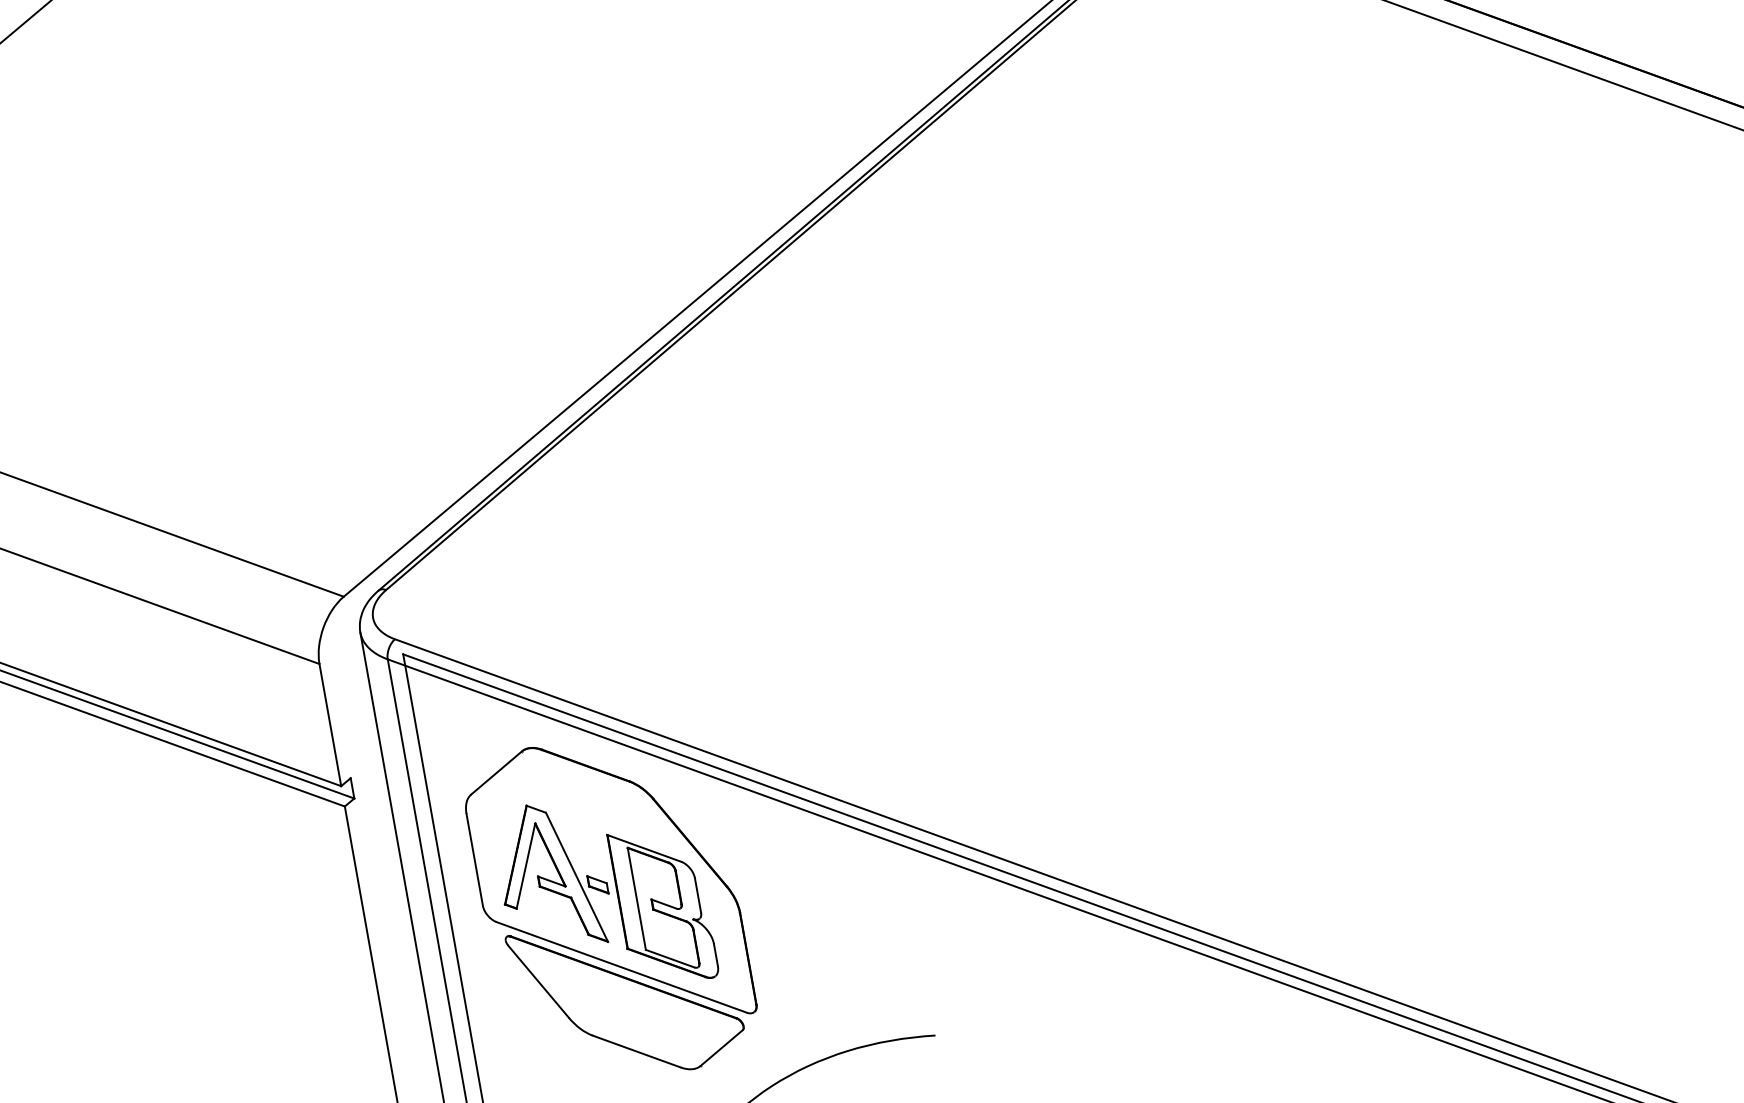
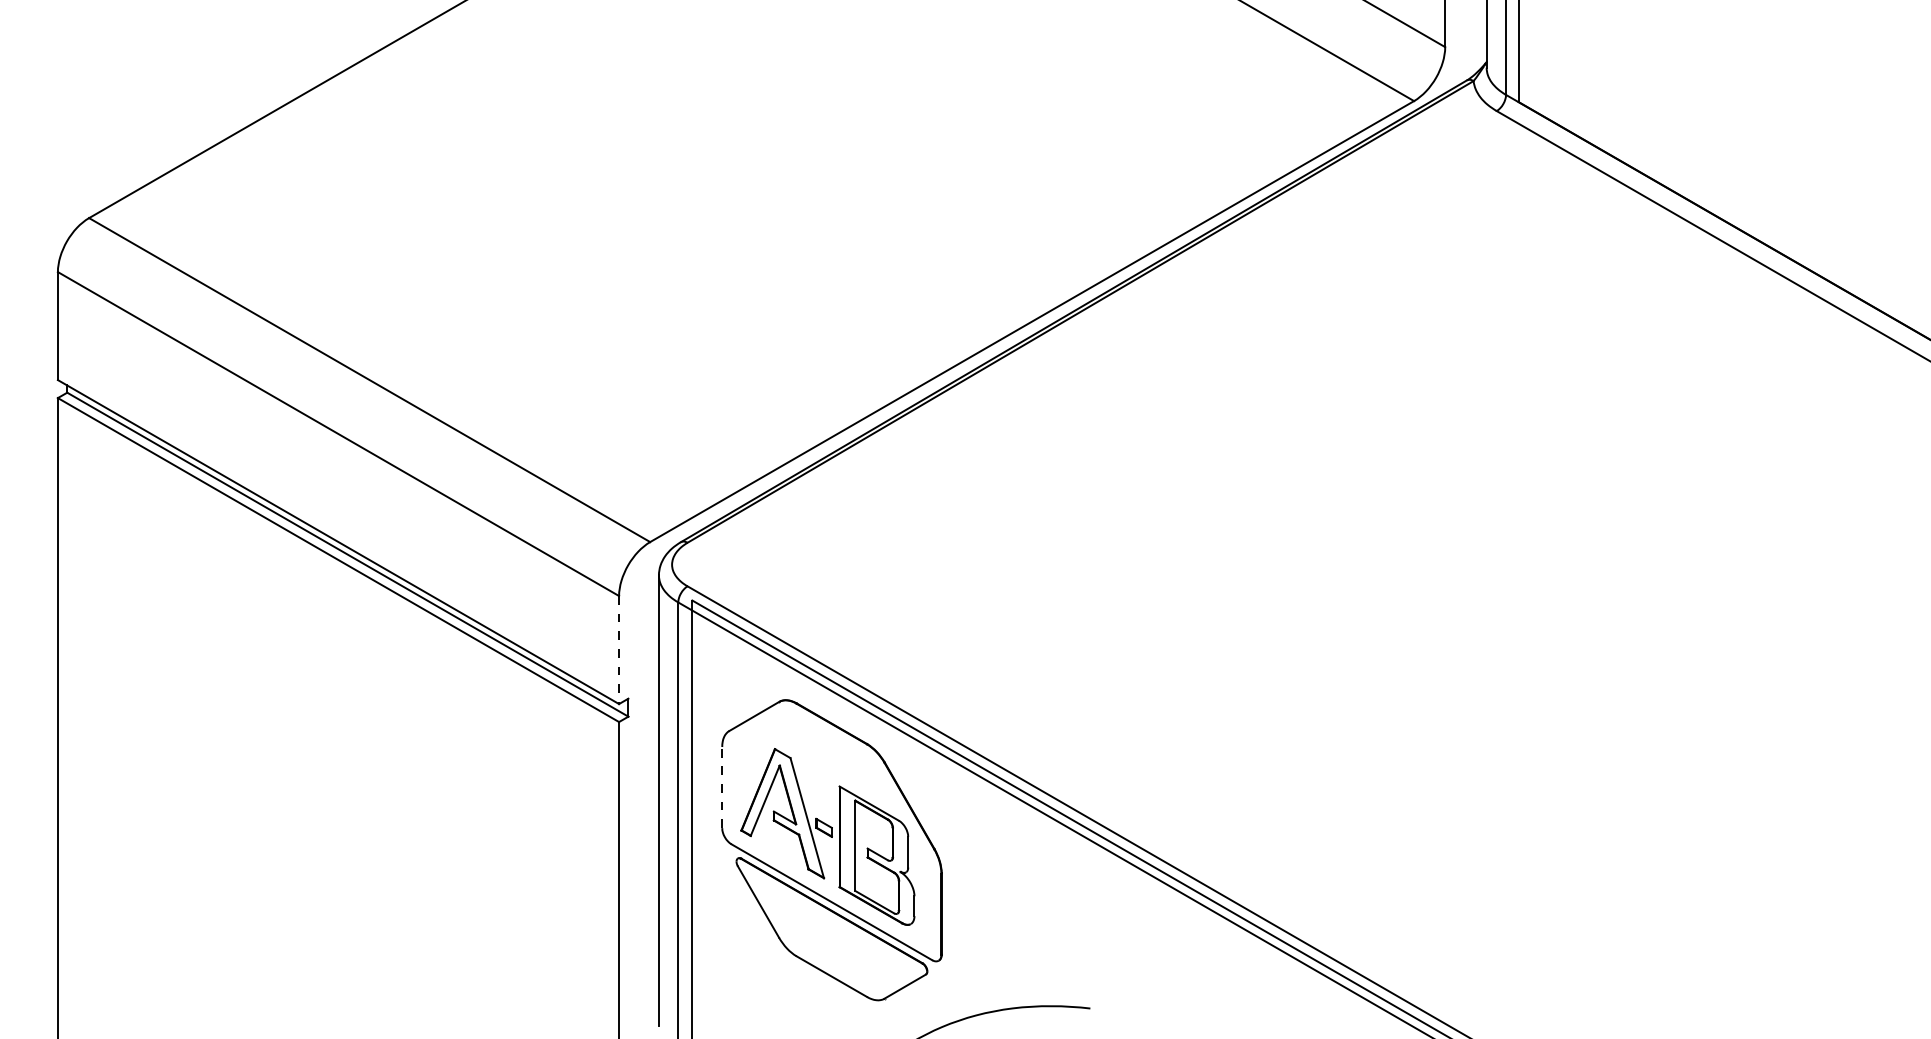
line: (330, 725) -> (619, 650), solid -> dashed
line: (474, 859) -> (722, 787), solid -> dashed

